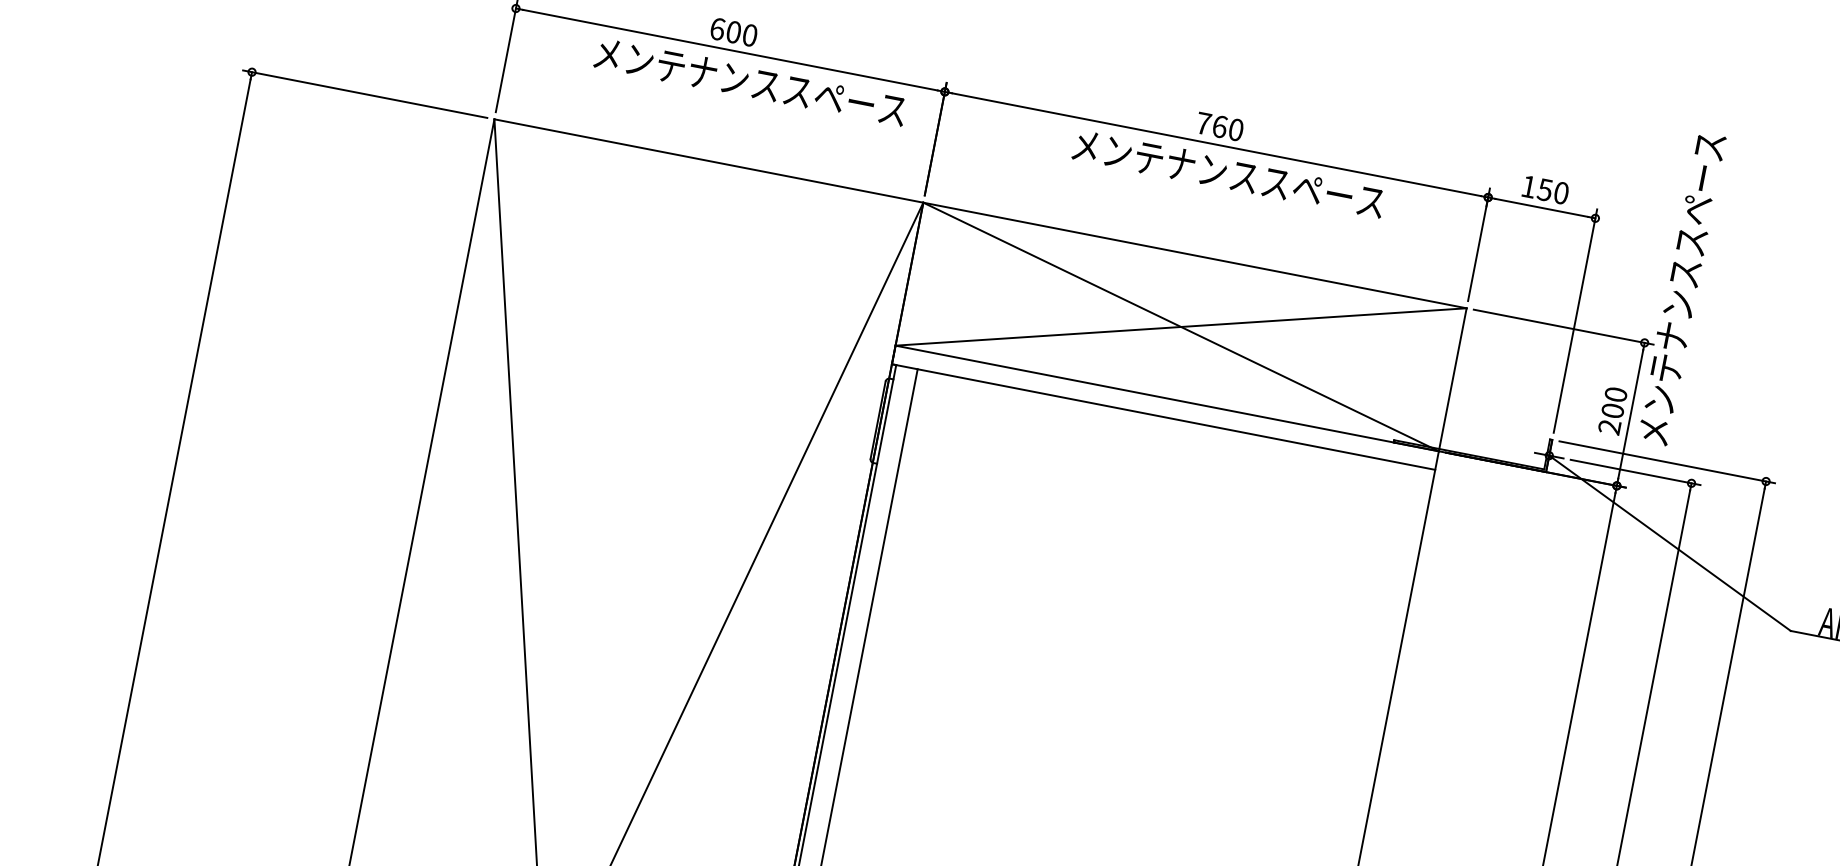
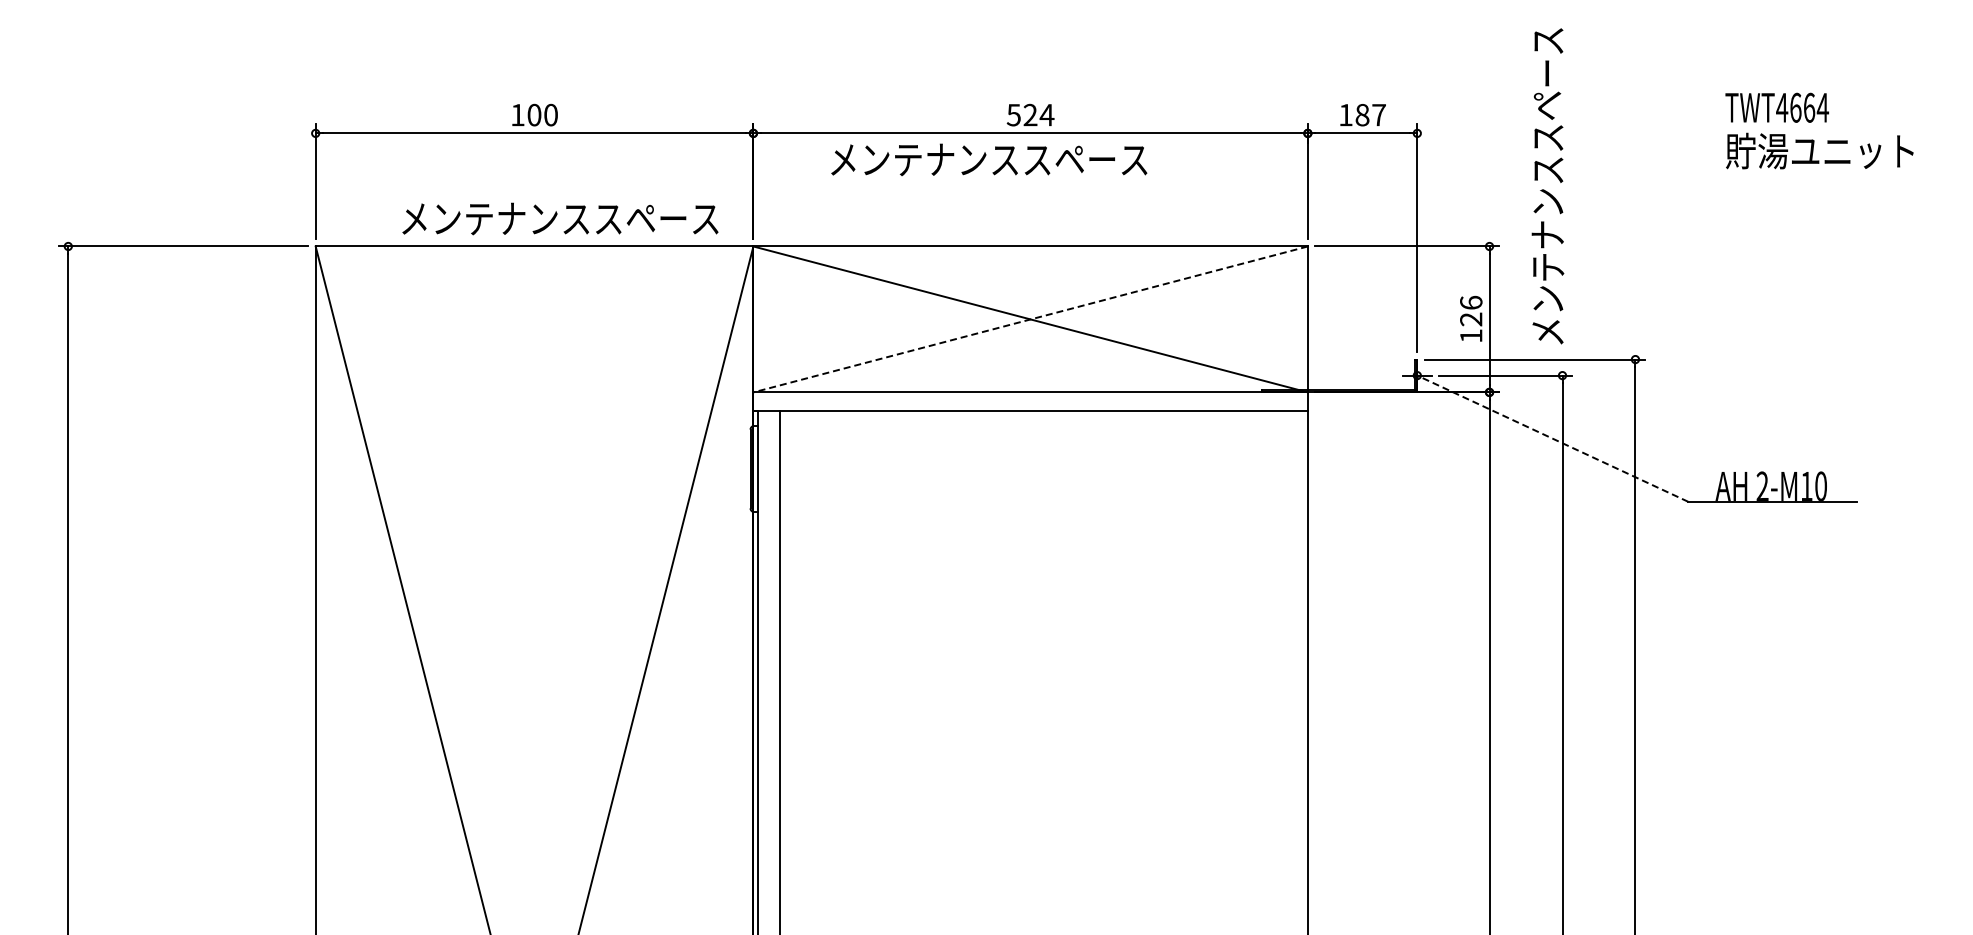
text: (717, 28) -> (517, 114), 600 -> 100
text: (750, 81) -> (560, 218), moved
text: (1219, 126) -> (1030, 114), 760 -> 524
text: (1229, 173) -> (989, 159), moved
text: (1553, 190) -> (1370, 114), 150 -> 187
text: (1681, 289) -> (1547, 186), moved
line: (1180, 327) -> (1030, 319), solid -> dashed
text: (1613, 410) -> (1471, 318), 200 -> 126
line: (1669, 543) -> (1552, 438), solid -> dashed

